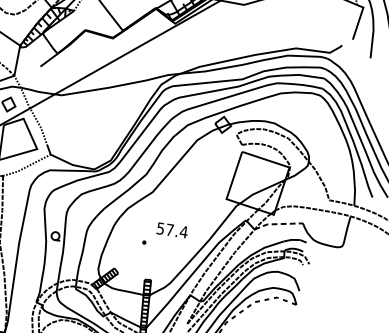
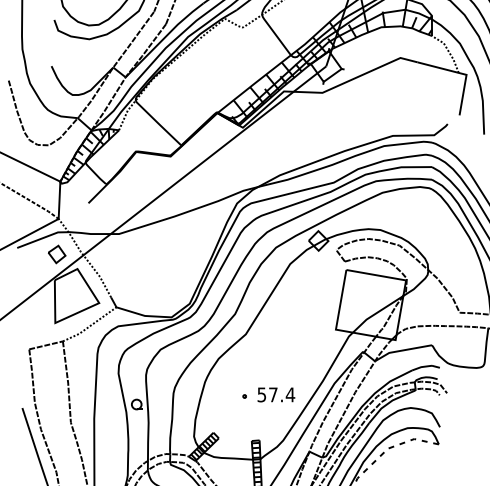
line: (277, 223) -> (401, 350), dashed -> solid
text: (172, 230) -> (276, 394), moved

